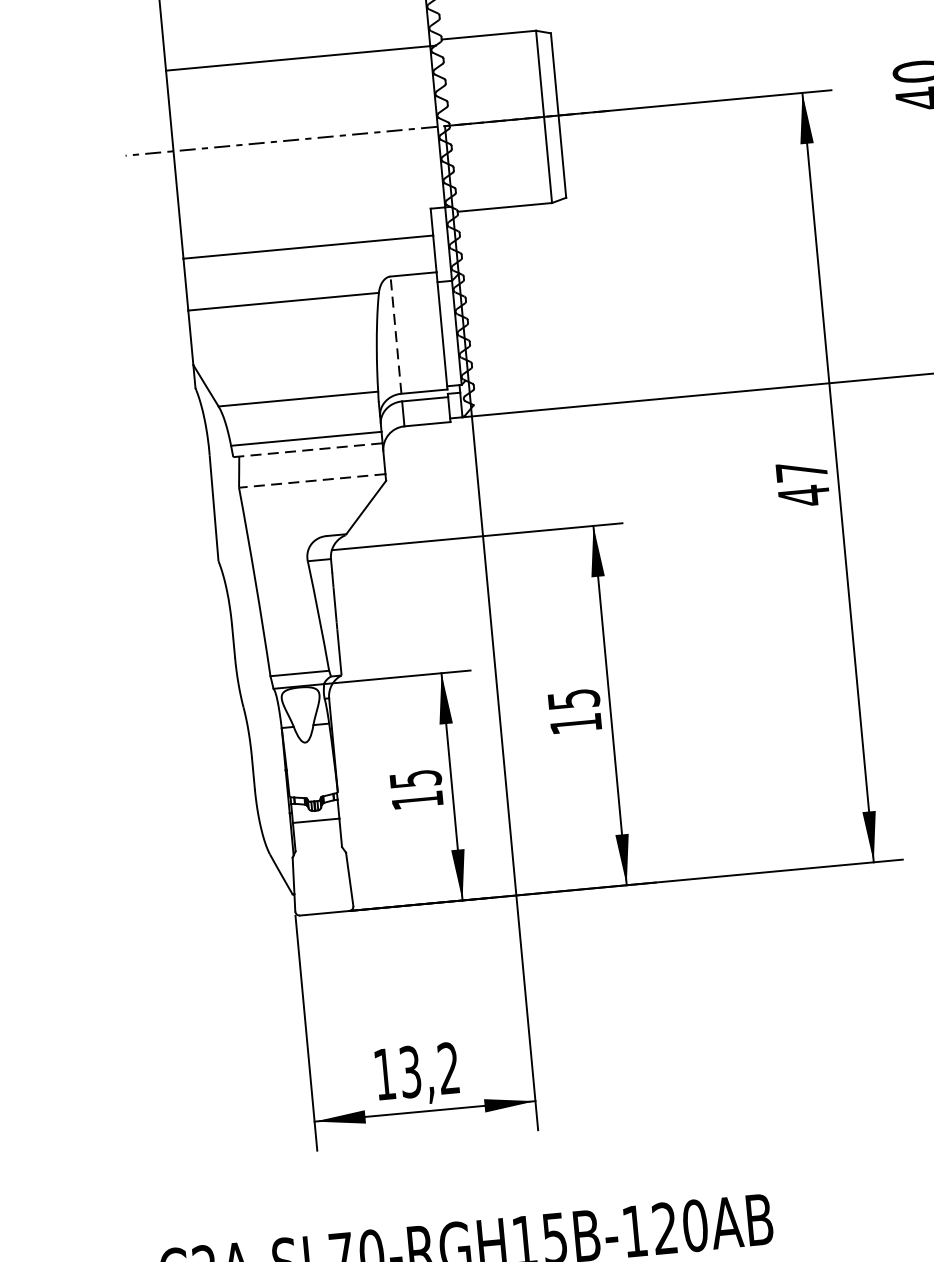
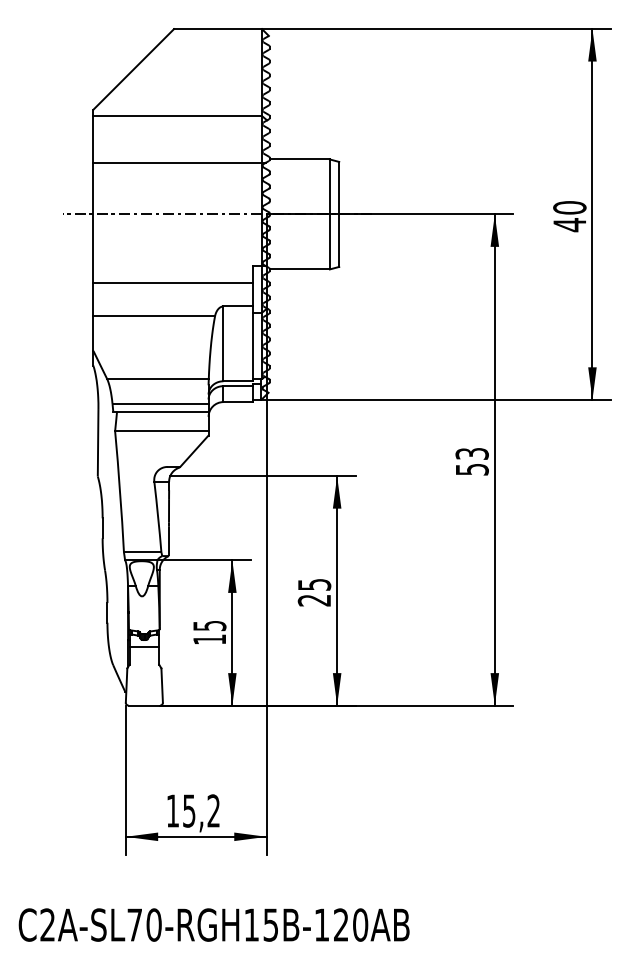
line: (396, 334) -> (223, 343), dashed -> solid
line: (307, 450) -> (160, 411), dashed -> solid
line: (311, 481) -> (161, 431), dashed -> solid
text: (801, 484) -> (471, 462), 47 -> 53
text: (574, 724) -> (313, 600), 15 -> 25
text: (410, 1071) -> (189, 810), 13,2 -> 15,2

